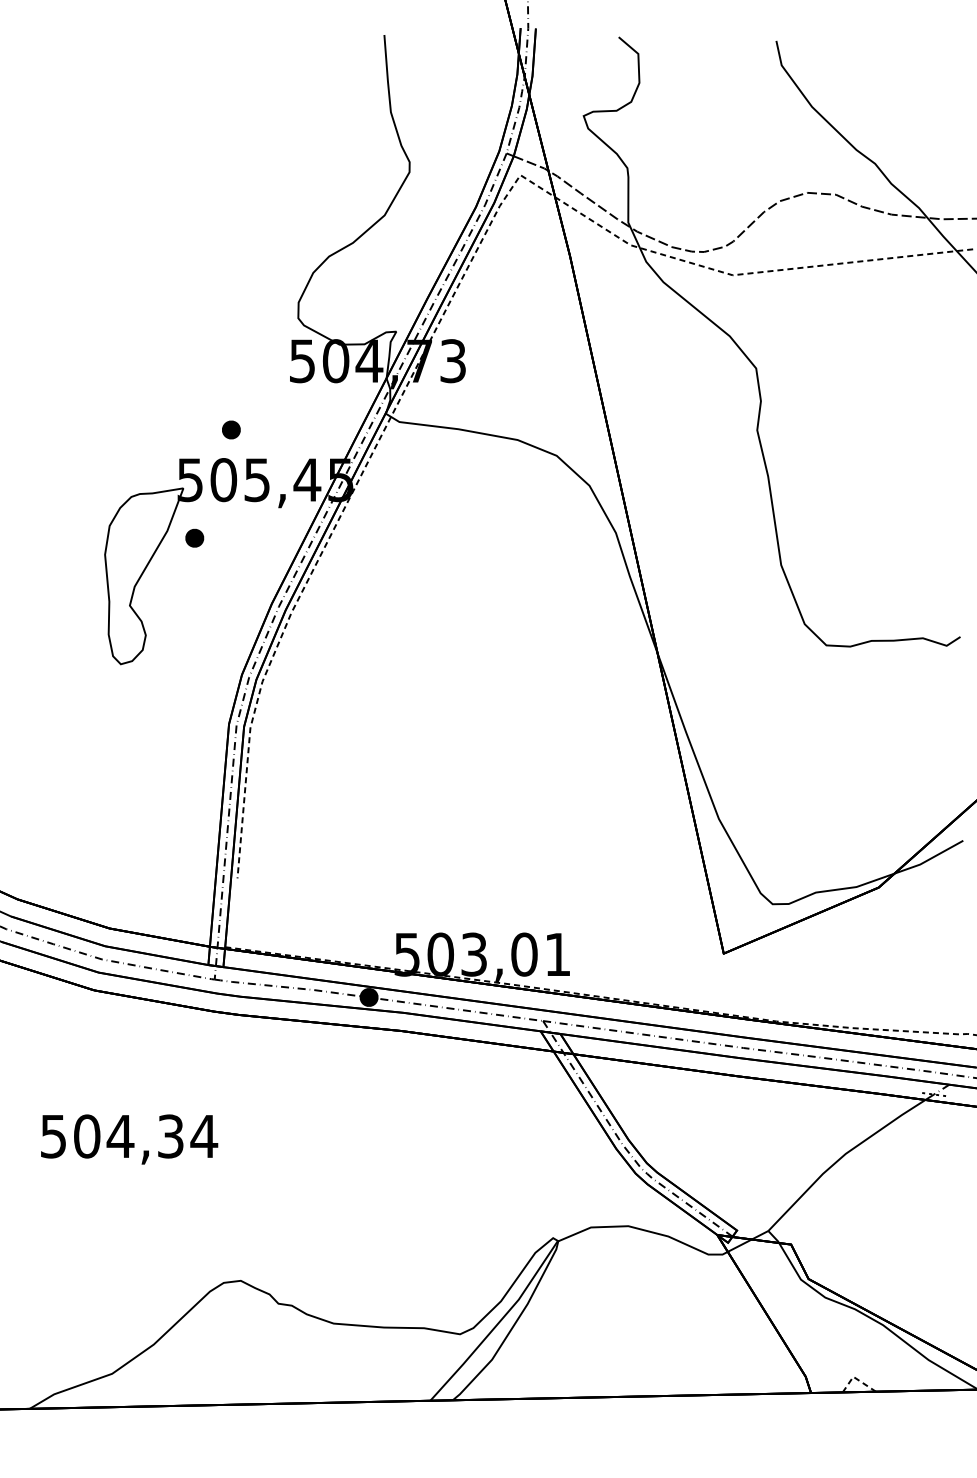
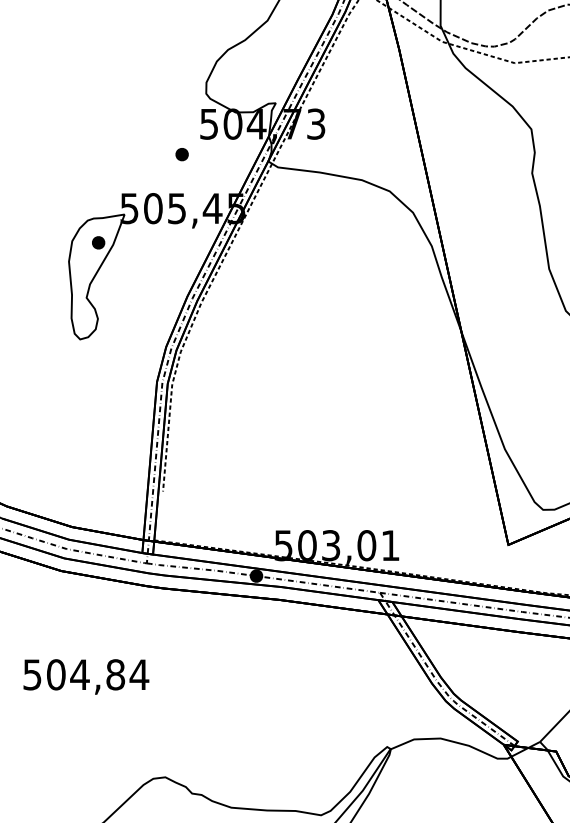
part: (231, 429) -> (182, 154), moved
part: (194, 537) -> (98, 242), moved
text: (170, 1136) -> (115, 674), 504,34 -> 504,84

